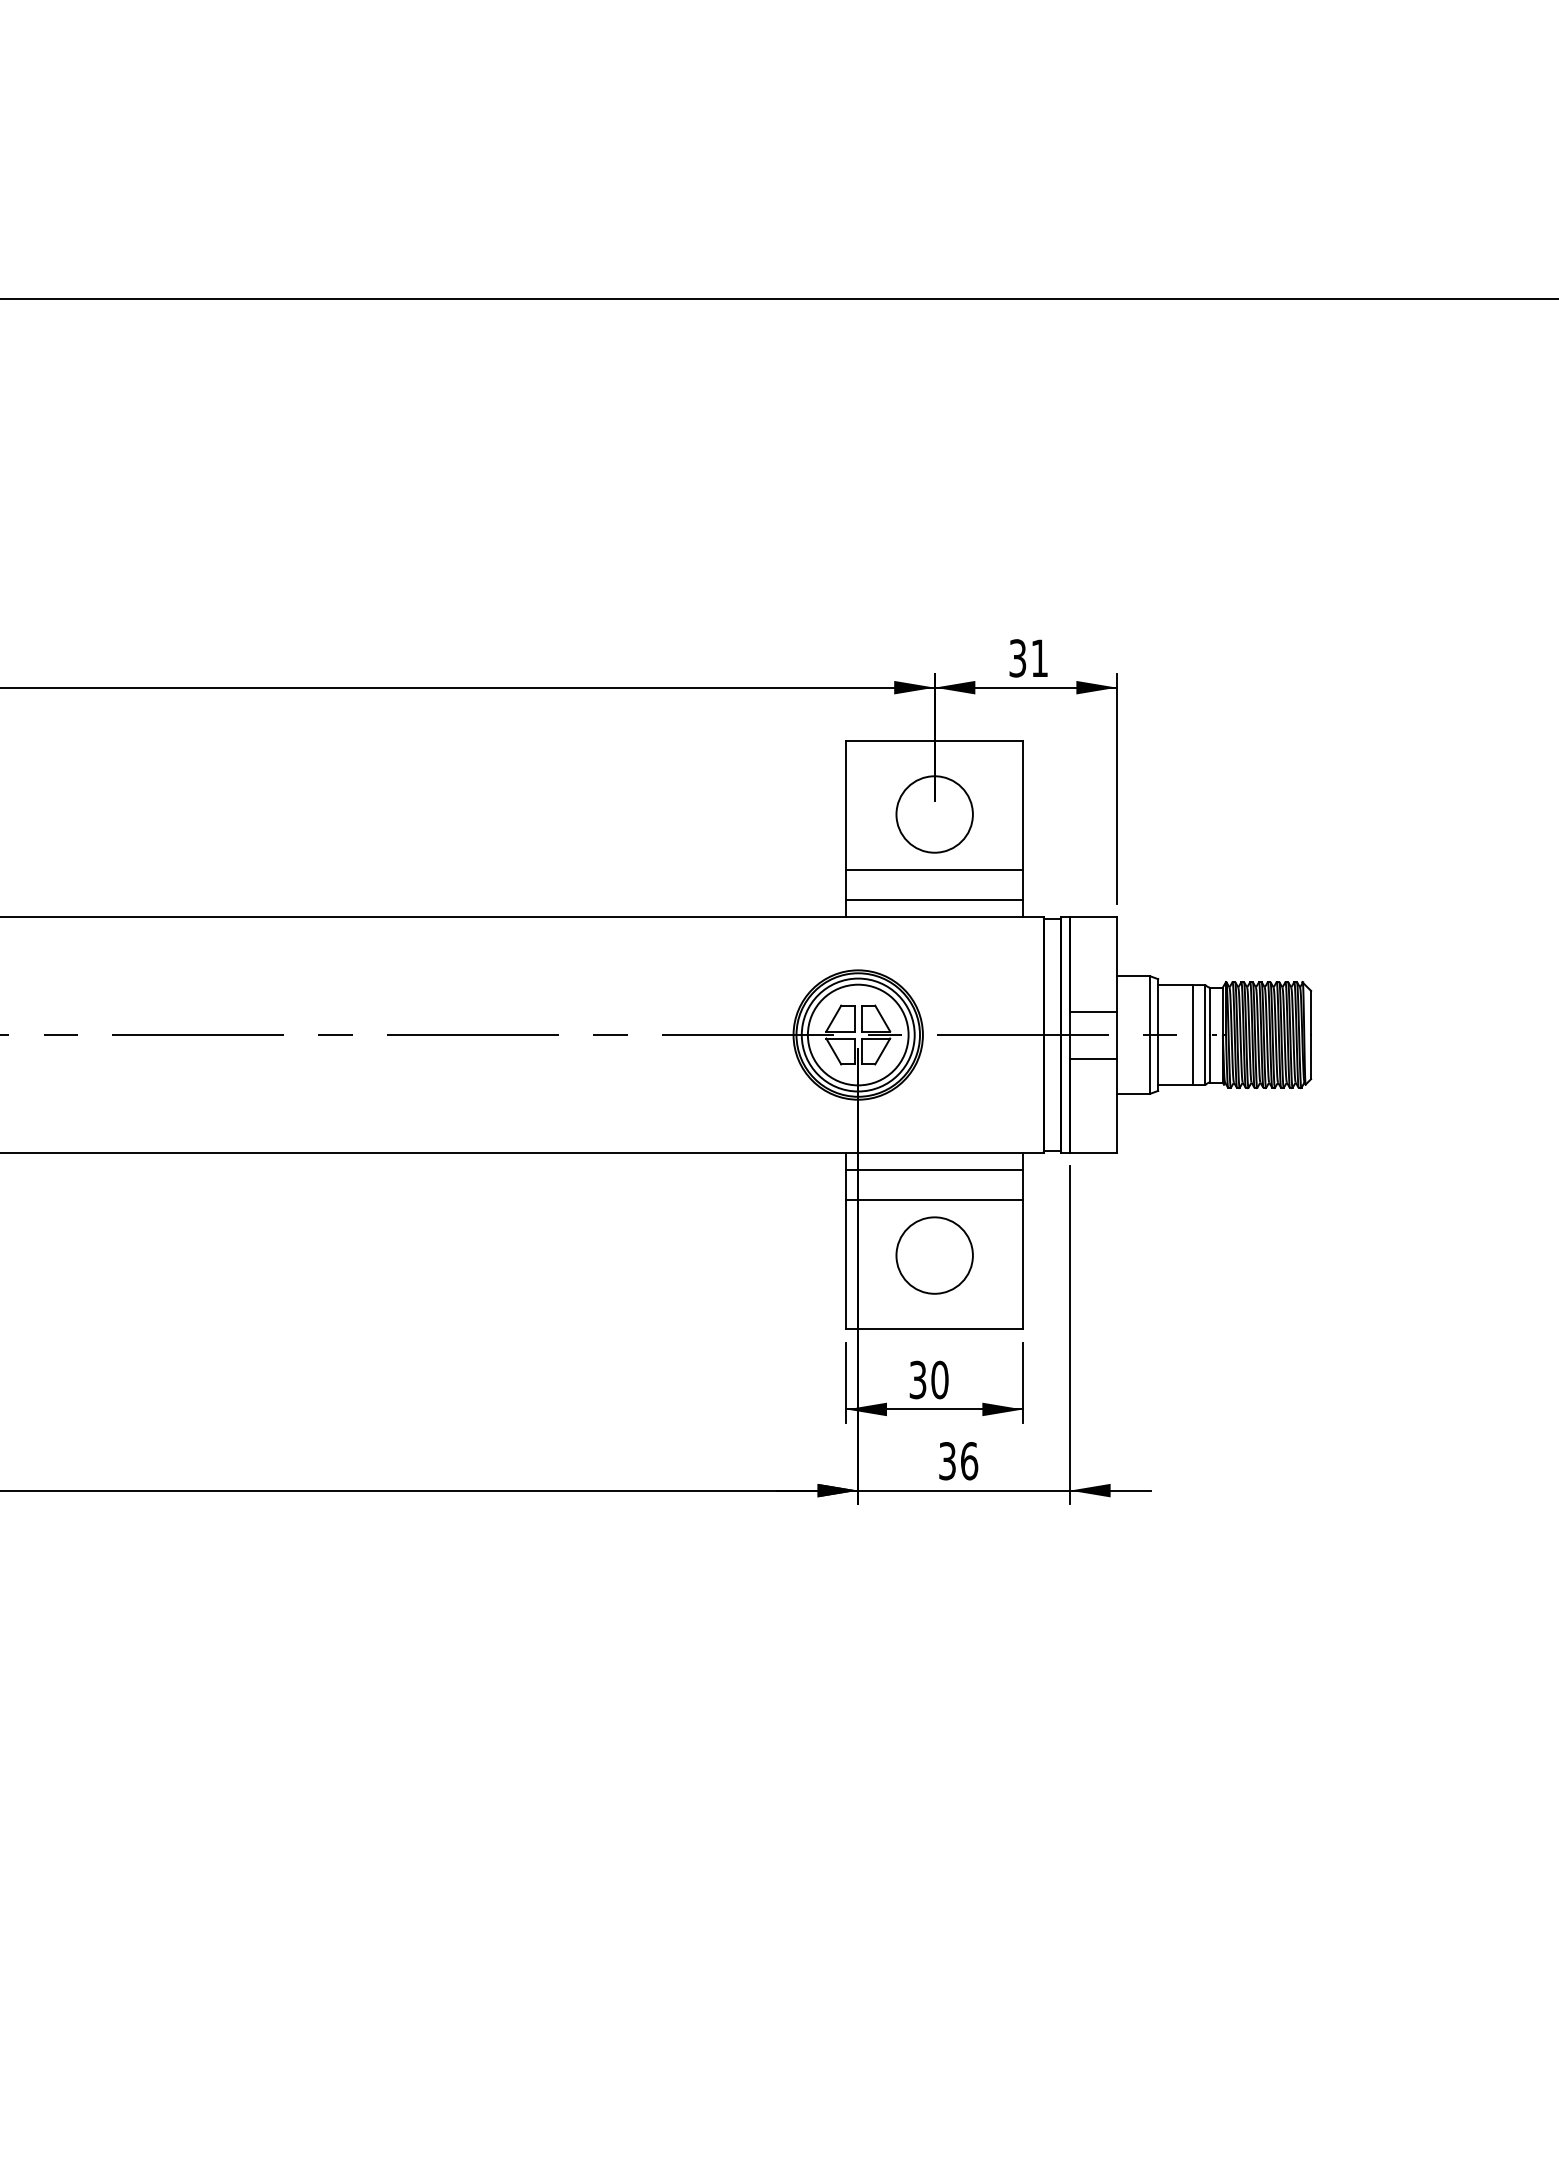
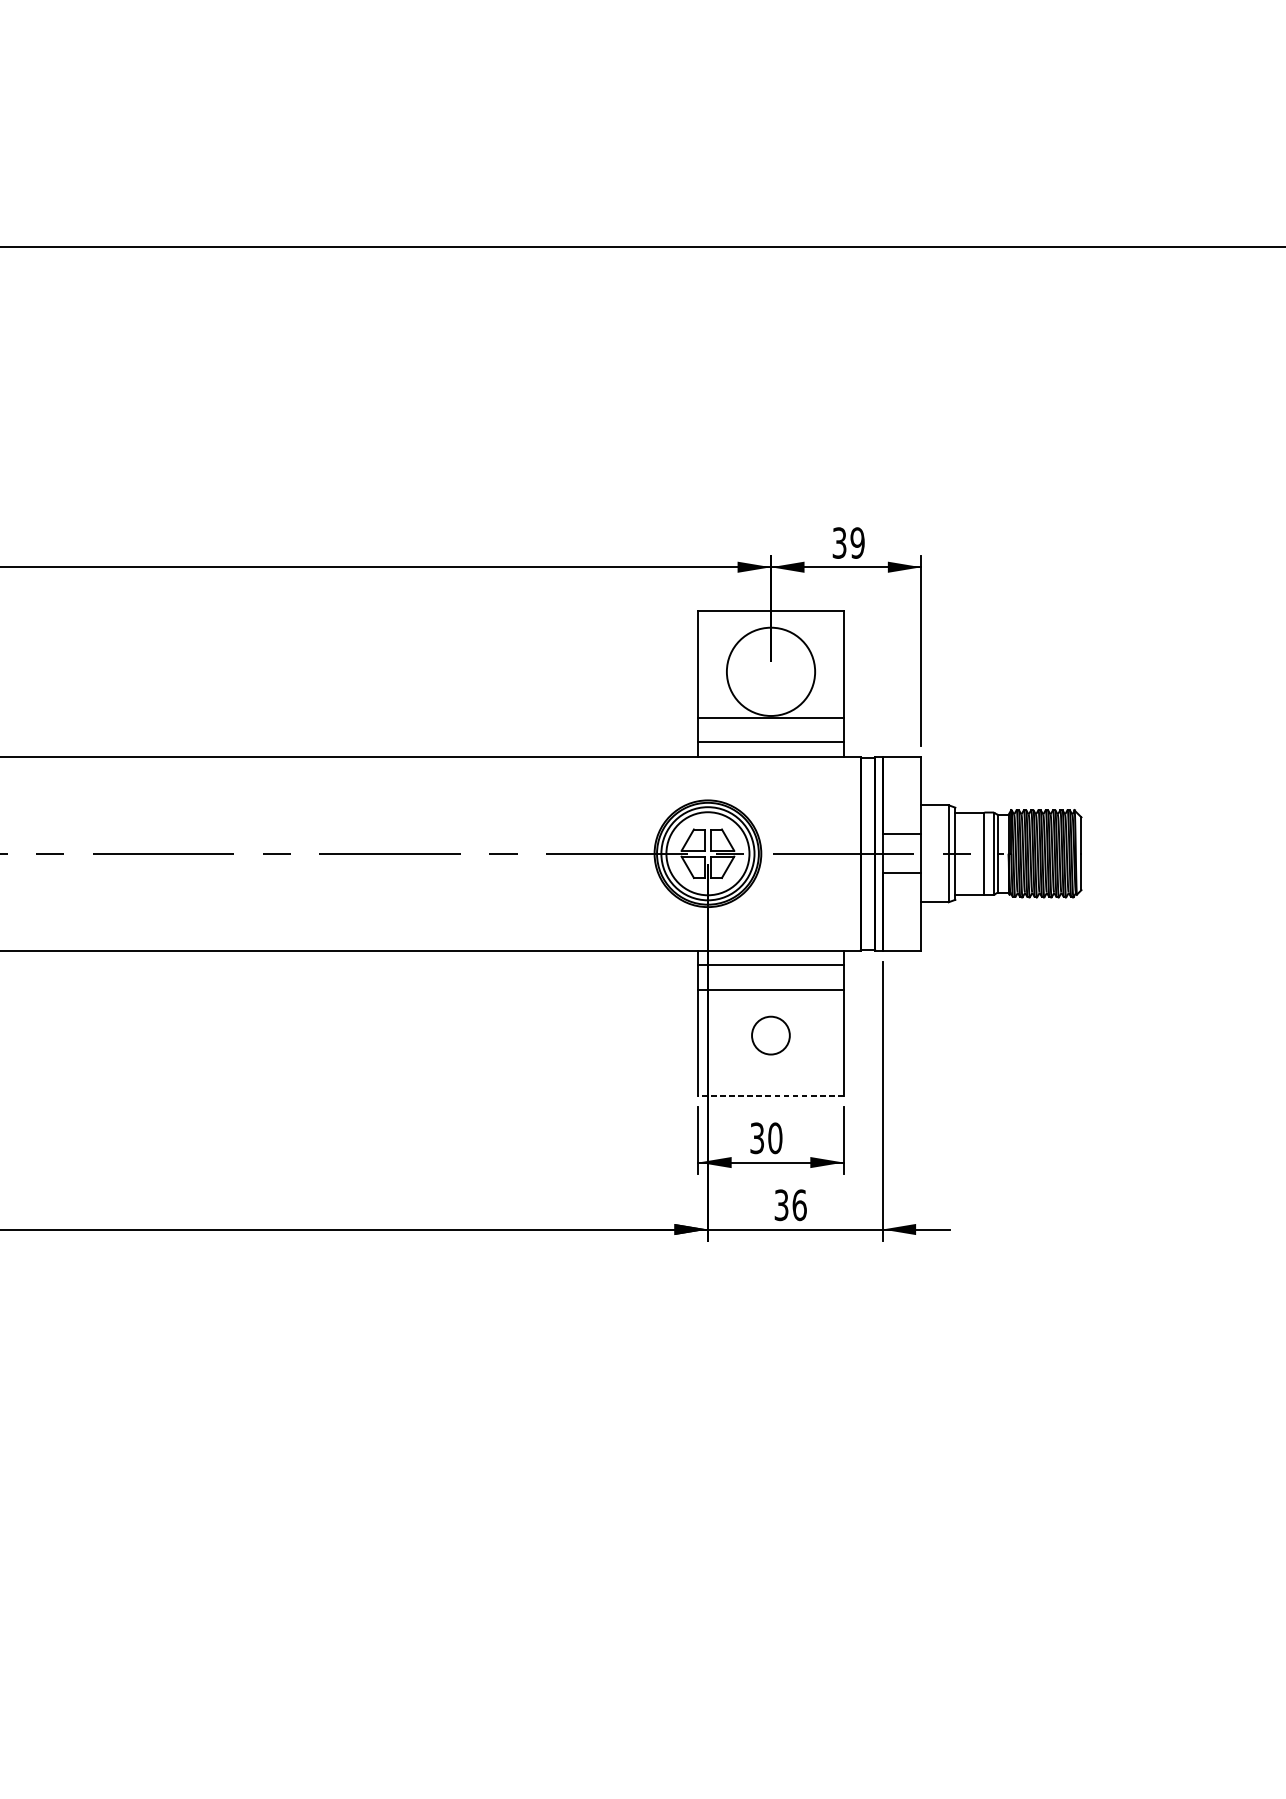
text: (1039, 658) -> (857, 543), 31 -> 39
circle: (934, 814) -> (770, 671), size x1.4
circle: (934, 1255) -> (770, 1035), size x0.6
line: (934, 1329) -> (770, 1096), solid -> dashed

